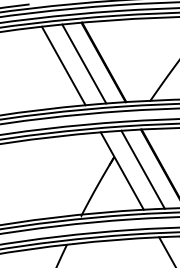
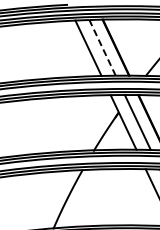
line: (84, 63) -> (102, 47), solid -> dashed

